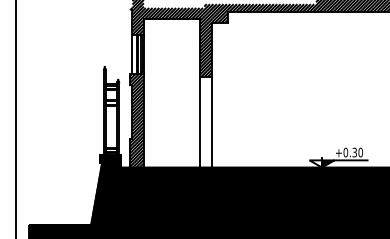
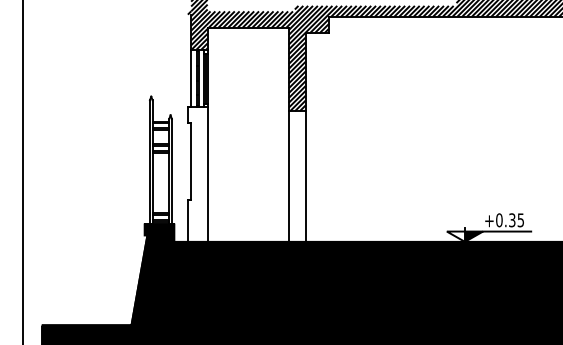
hatch: (136, 120) -> (196, 173), removed
text: (360, 152) -> (520, 220), +0.30 -> +0.35

